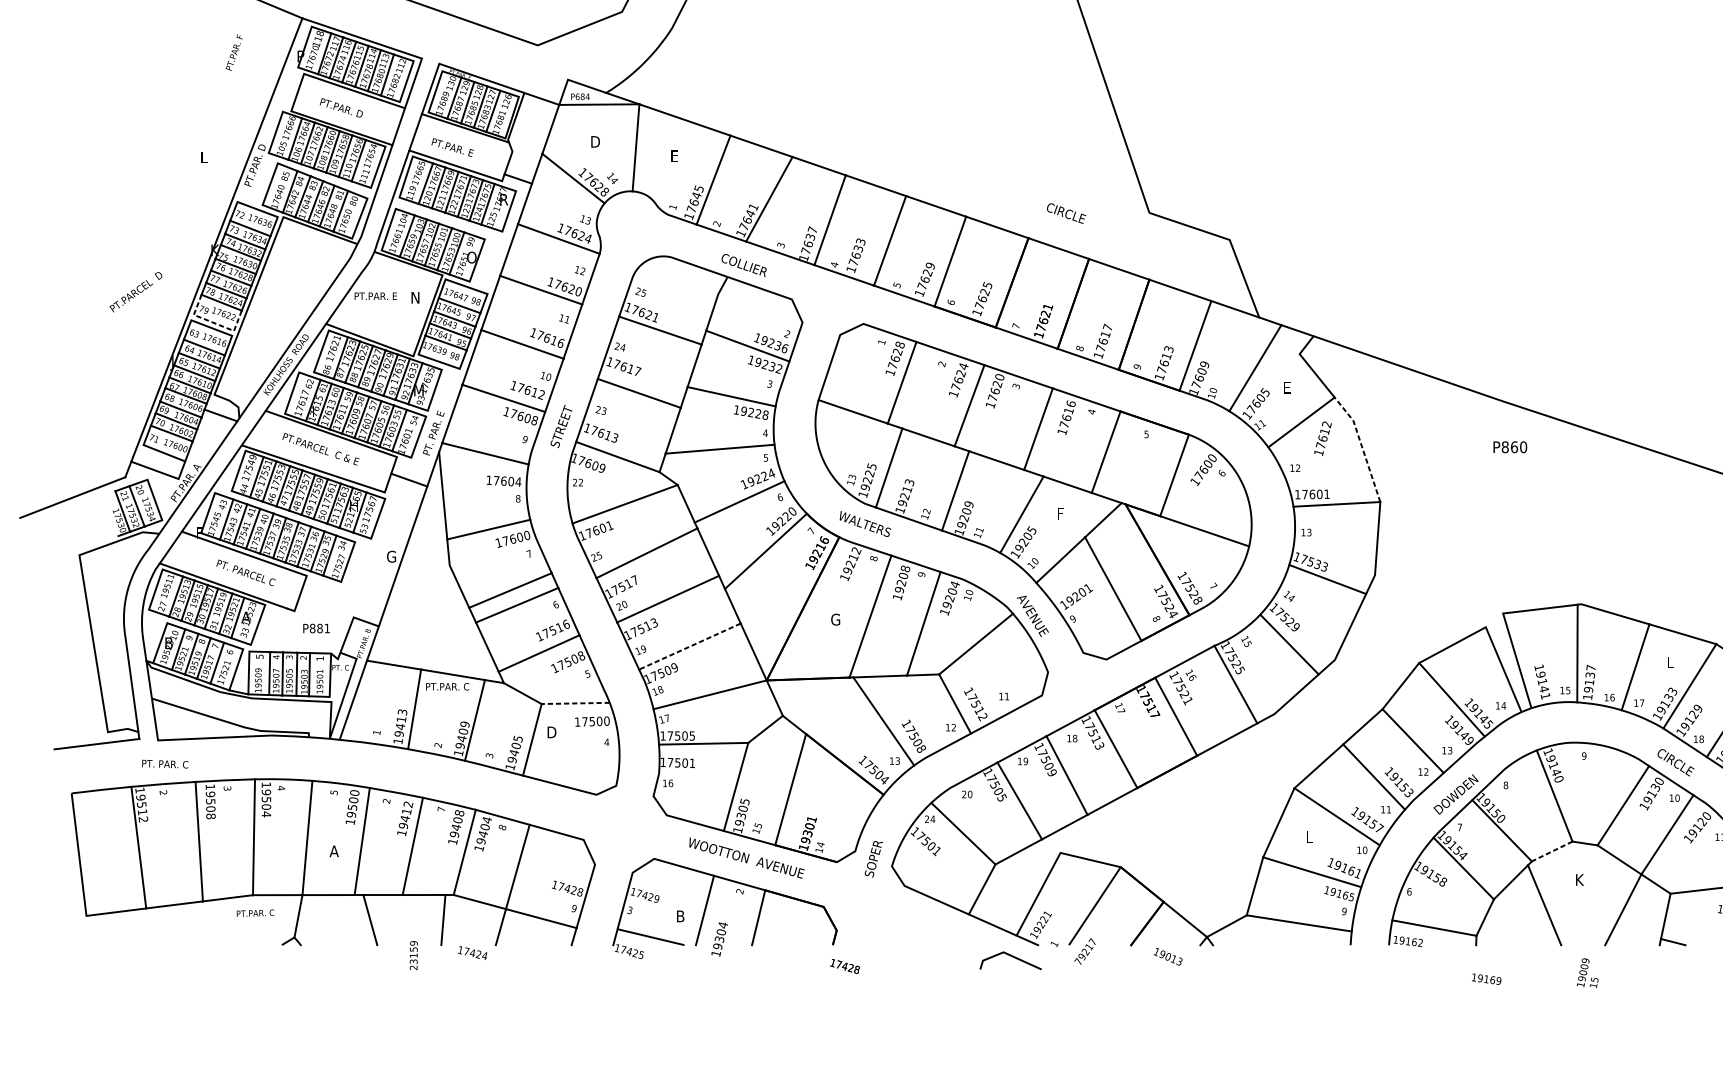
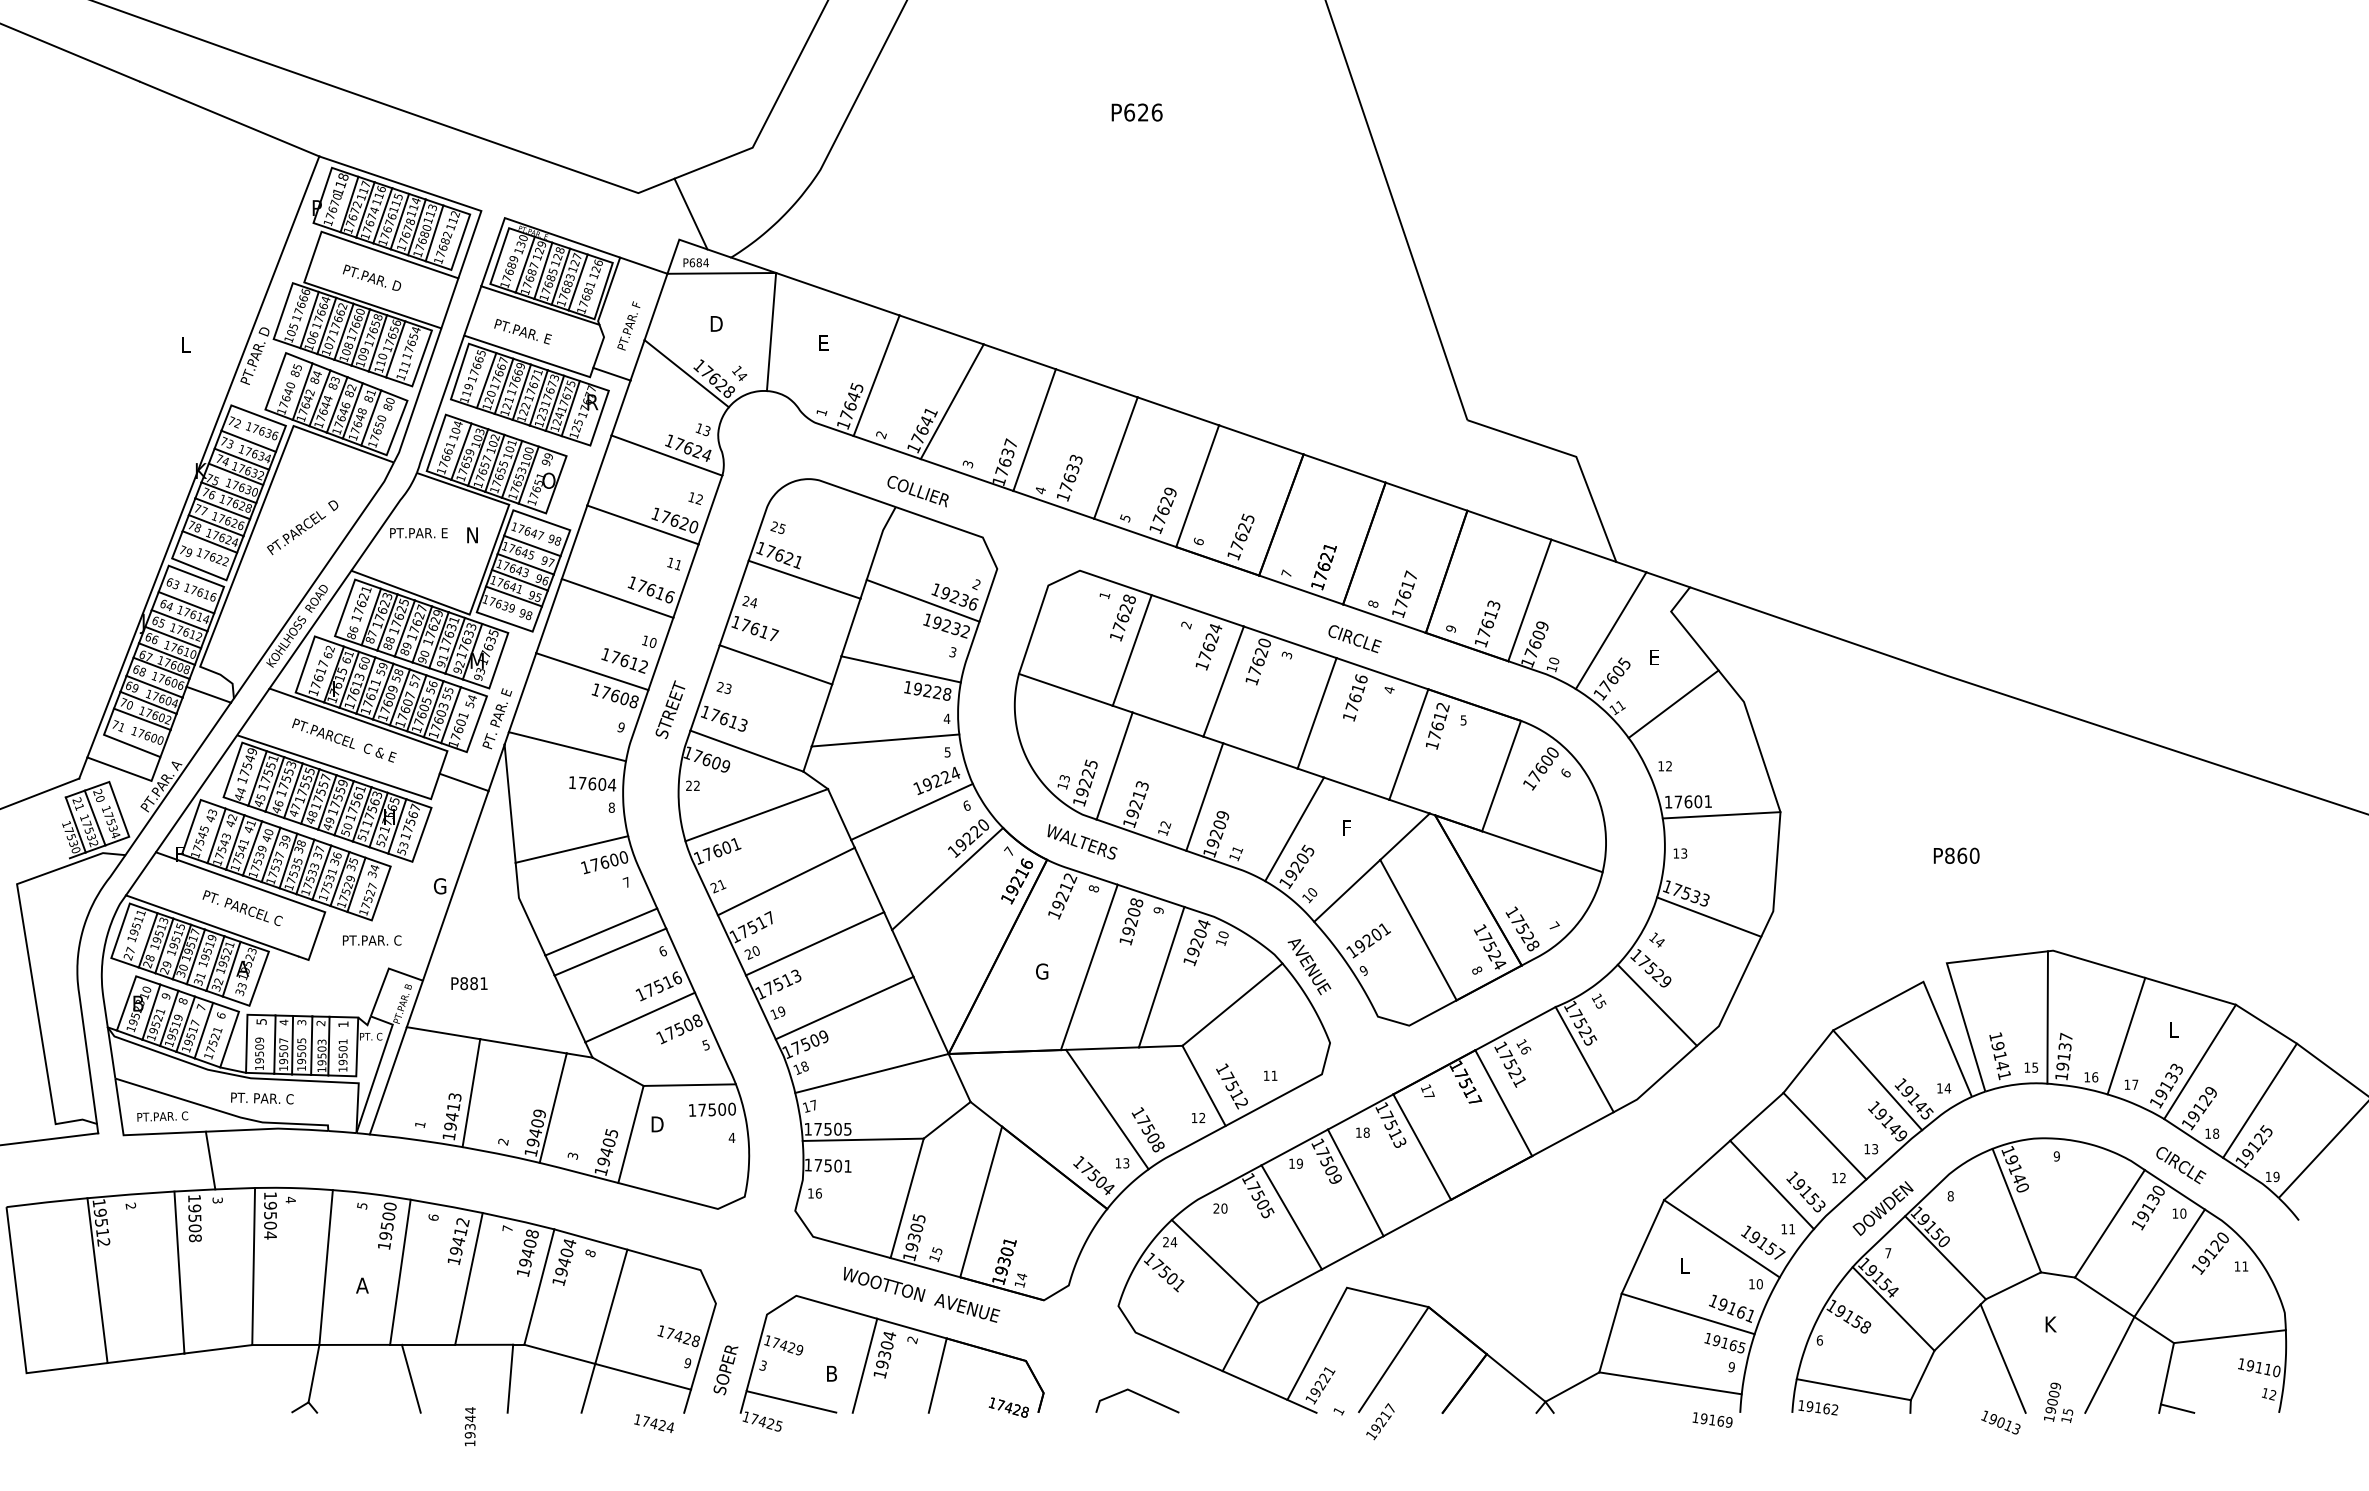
text: (233, 52) -> (628, 325), moved
line: (576, 60) -> (690, 213), added
text: (1066, 213) -> (1354, 639), moved
text: (135, 292) -> (302, 527), moved
line: (214, 323) -> (199, 569), dashed -> solid
text: (1322, 438) -> (1437, 726), moved
line: (1361, 446) -> (1755, 736), dashed -> solid
text: (1510, 446) -> (1956, 855), moved
text: (599, 555) -> (721, 884), 25 -> 21
text: (316, 628) -> (469, 983), moved
line: (689, 646) -> (844, 1008), dashed -> solid
text: (447, 686) -> (372, 940), moved
line: (575, 703) -> (689, 1085), dashed -> solid
line: (222, 759) -> (210, 1160), added
text: (165, 764) -> (262, 1098), moved
text: (386, 801) -> (433, 1217), 2 -> 6
line: (1552, 851) -> (2013, 1285), dashed -> solid
text: (873, 859) -> (725, 1370), moved
text: (255, 913) -> (162, 1116), moved
text: (719, 939) -> (884, 1355), moved
text: (472, 953) -> (653, 1423), moved
text: (413, 955) -> (469, 1426), 23159 -> 19344
text: (1167, 956) -> (2000, 1422), moved
line: (1012, 957) -> (1140, 1396), moved
text: (1078, 961) -> (1371, 1435), 79217 -> 19217
text: (844, 966) -> (1008, 1407), moved
text: (1587, 972) -> (2058, 1402), moved
text: (1486, 978) -> (1712, 1419), moved

